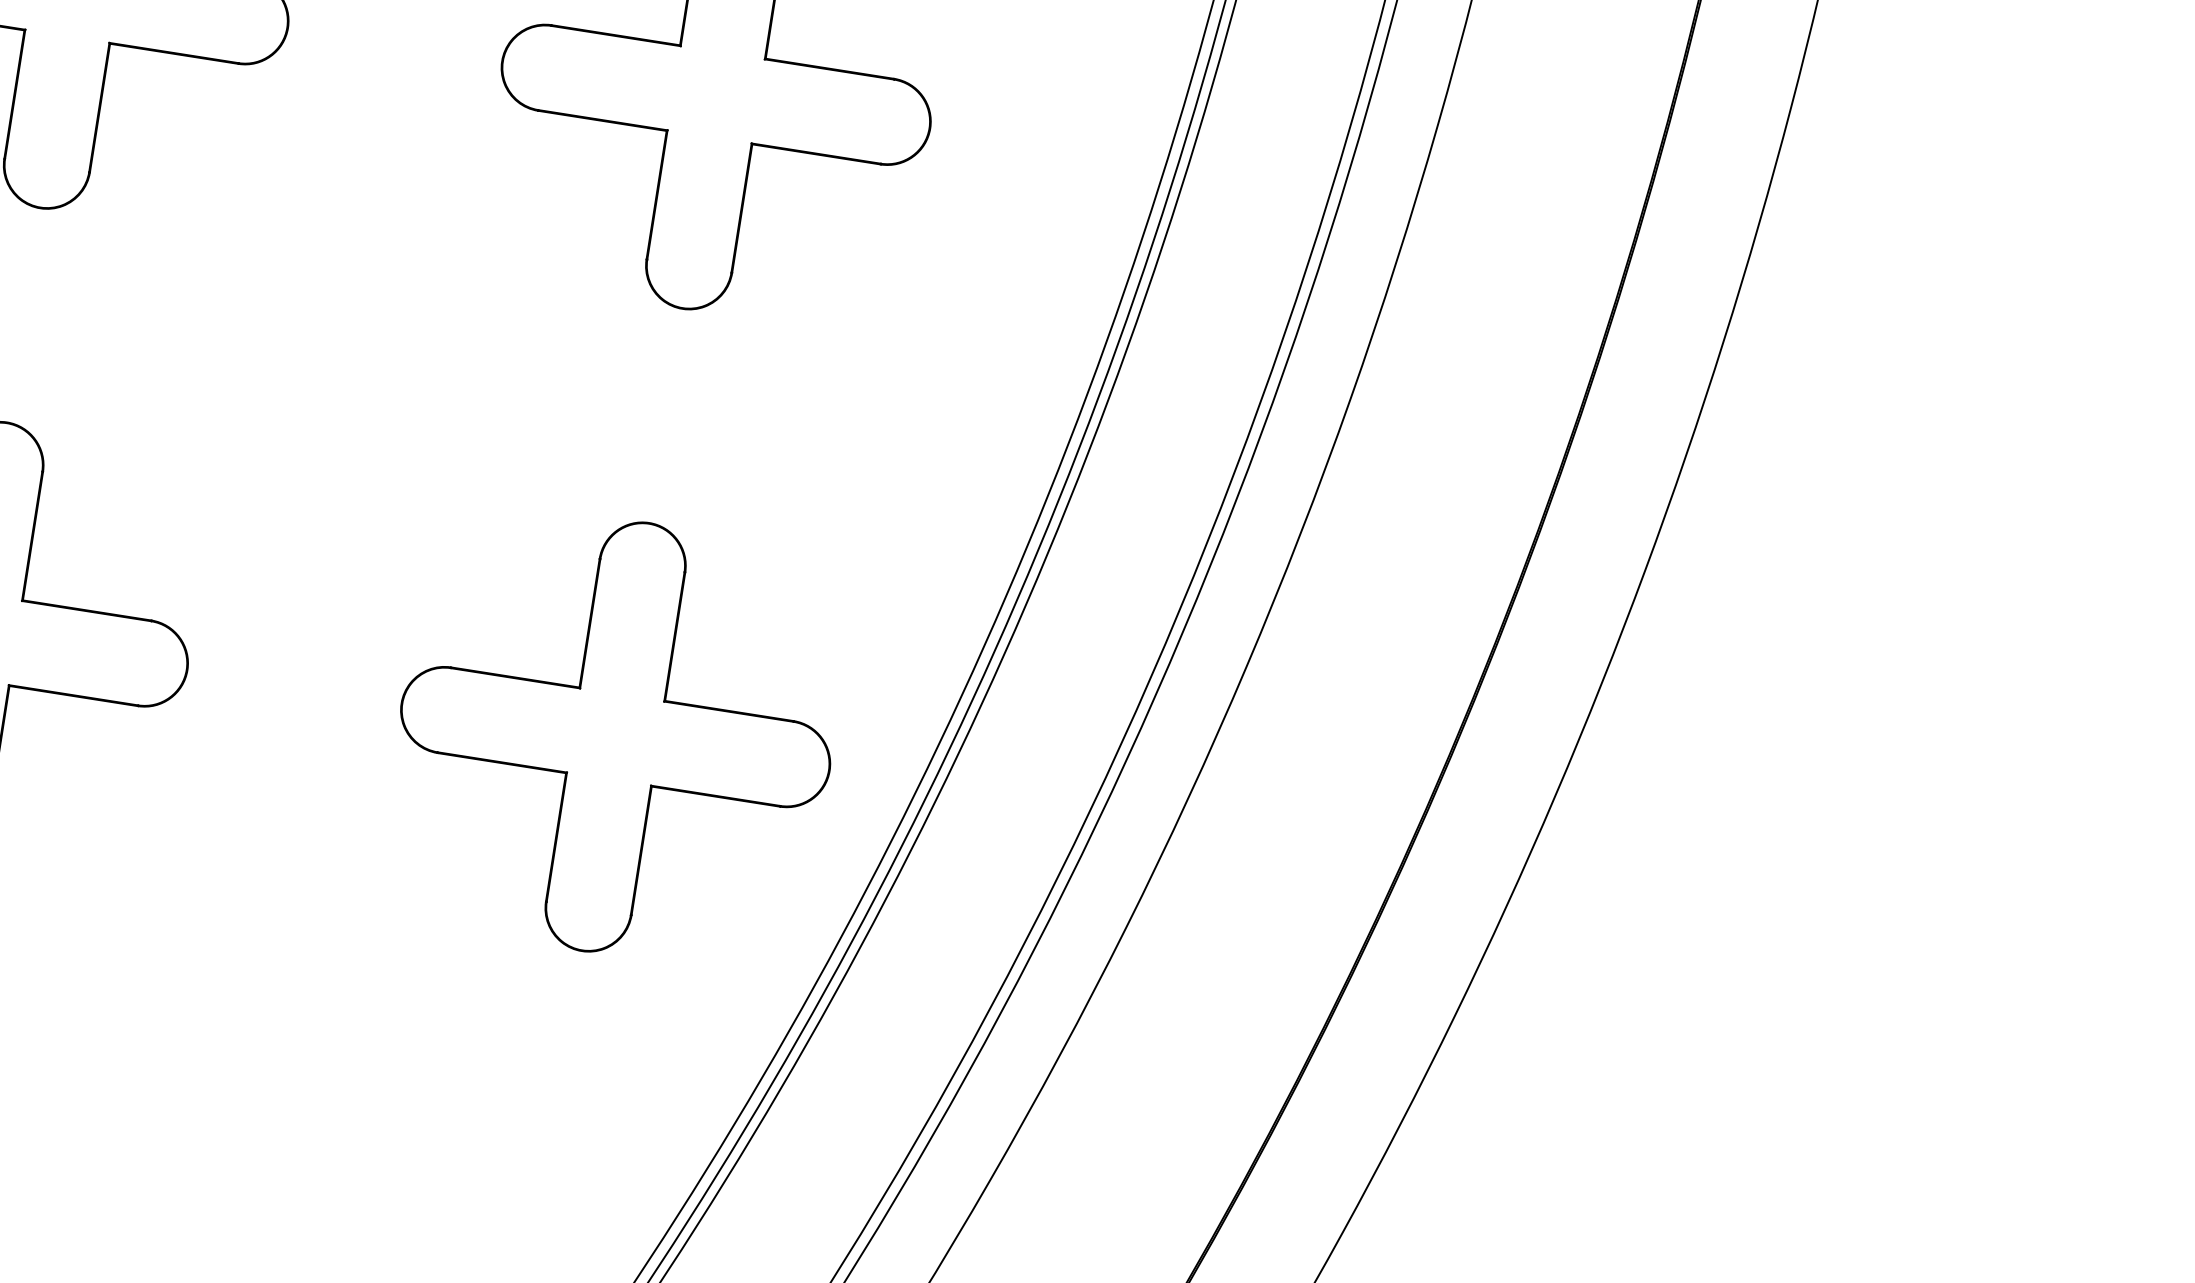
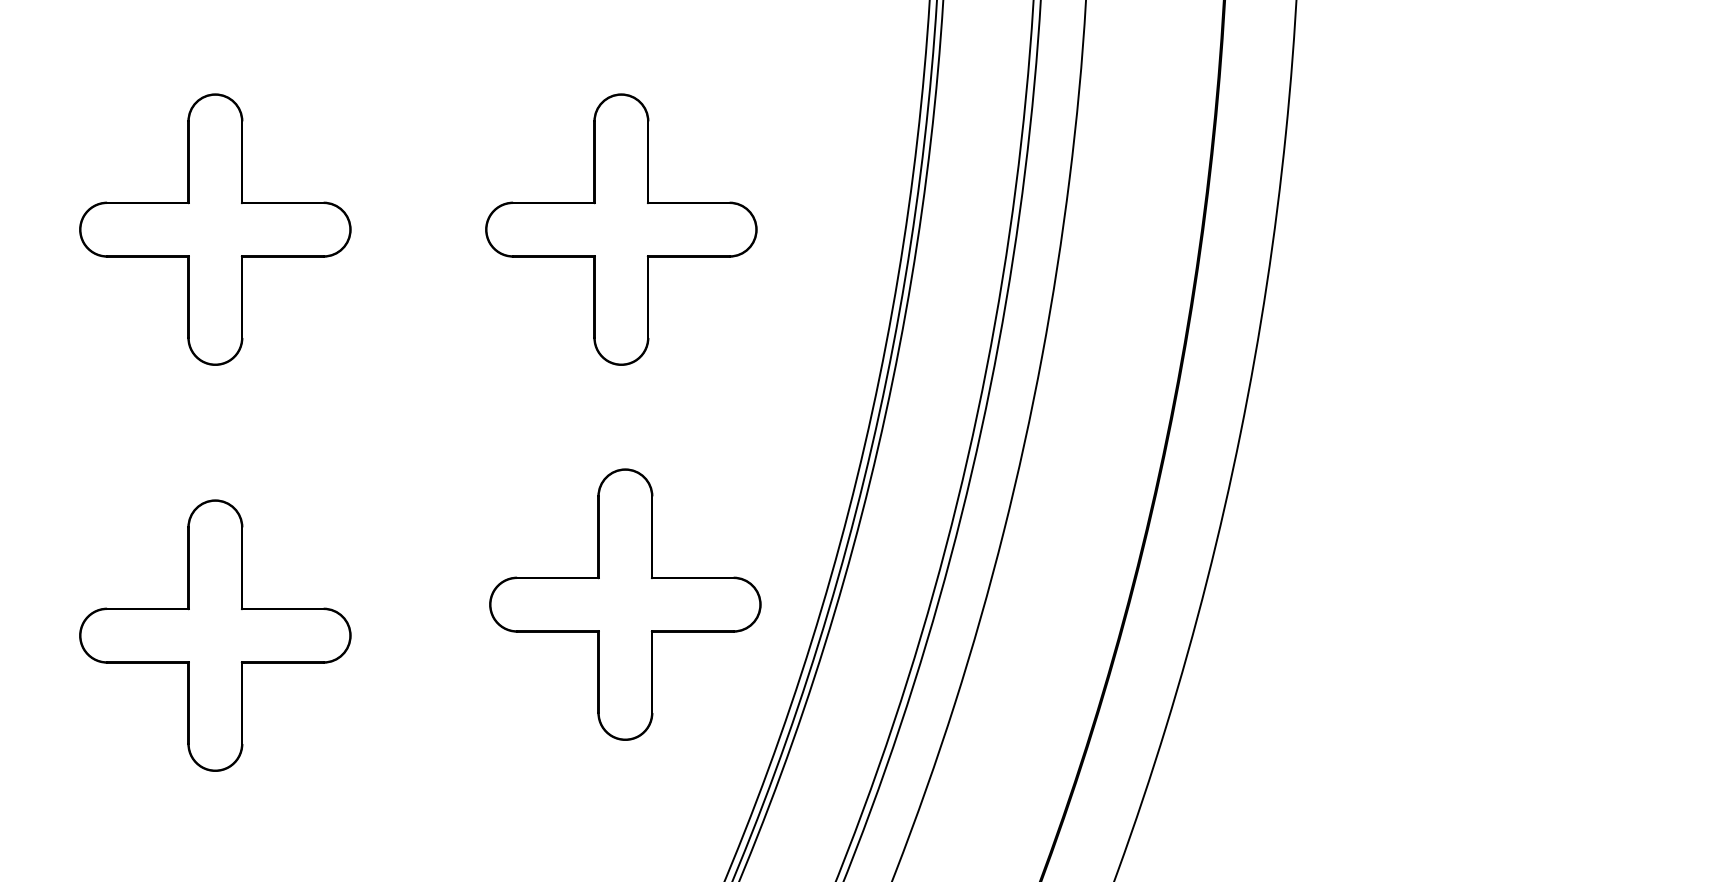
part: (615, 736) -> (625, 604), moved

